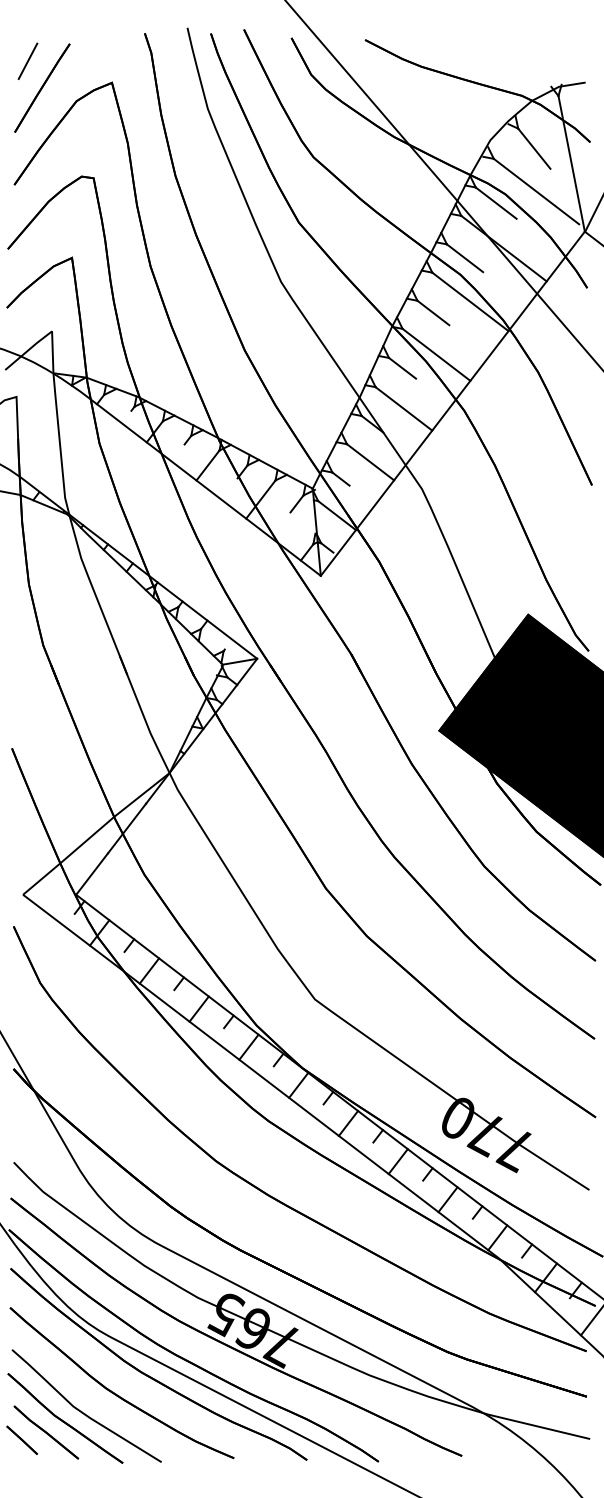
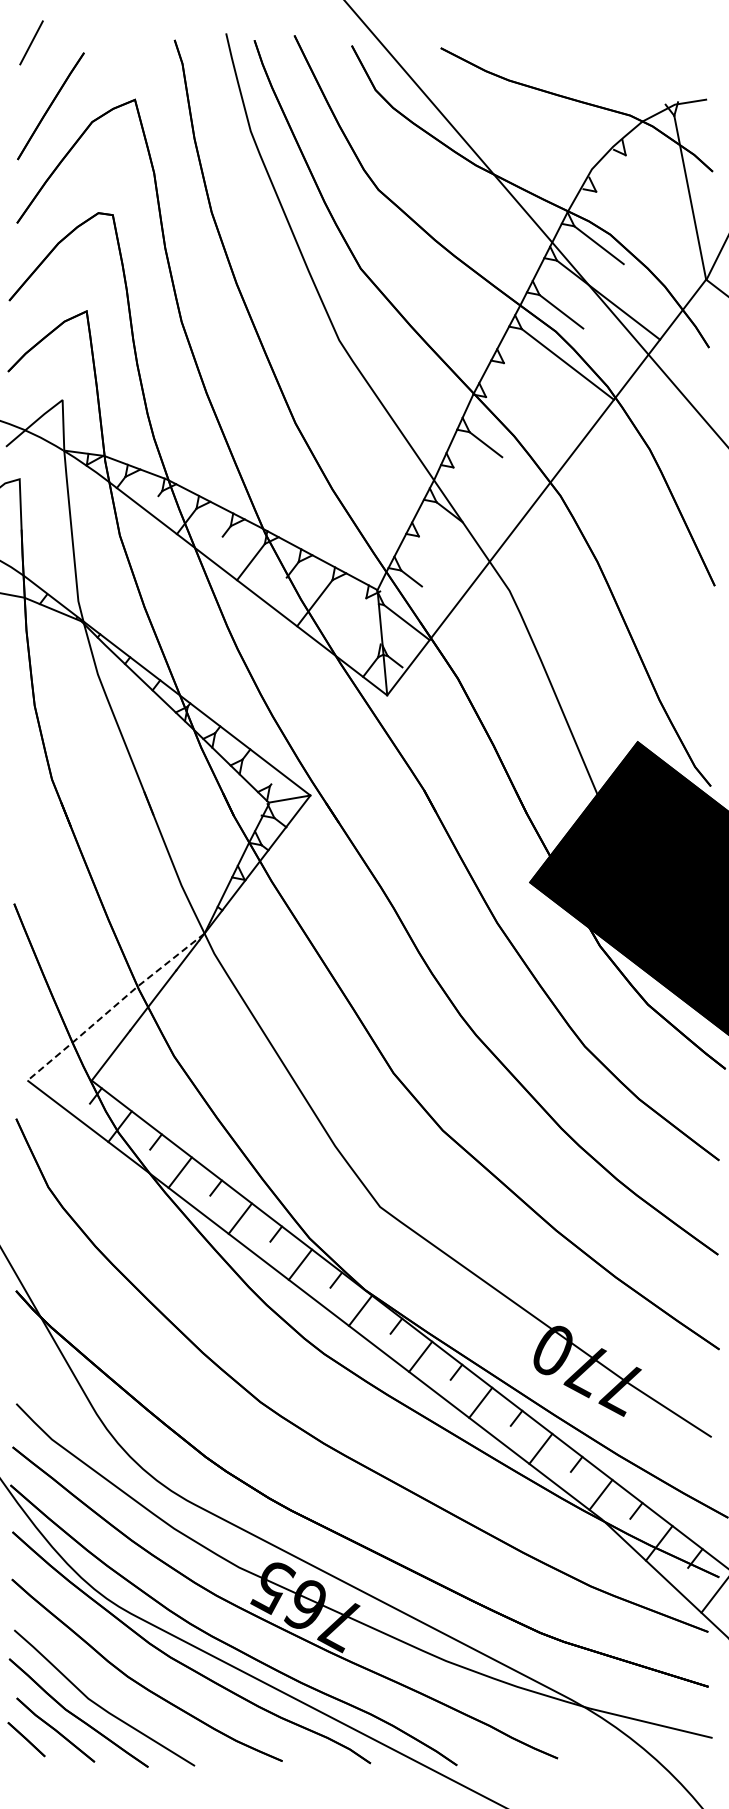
line: (27, 61) -> (31, 42), moved
line: (533, 148) -> (644, 179), removed
line: (536, 190) -> (647, 230), removed
line: (432, 312) -> (522, 377), removed
line: (436, 354) -> (526, 428), removed
line: (403, 408) -> (487, 493), removed
line: (369, 462) -> (446, 558), removed
line: (297, 503) -> (358, 608), removed
line: (95, 832) -> (115, 1005), solid -> dashed

